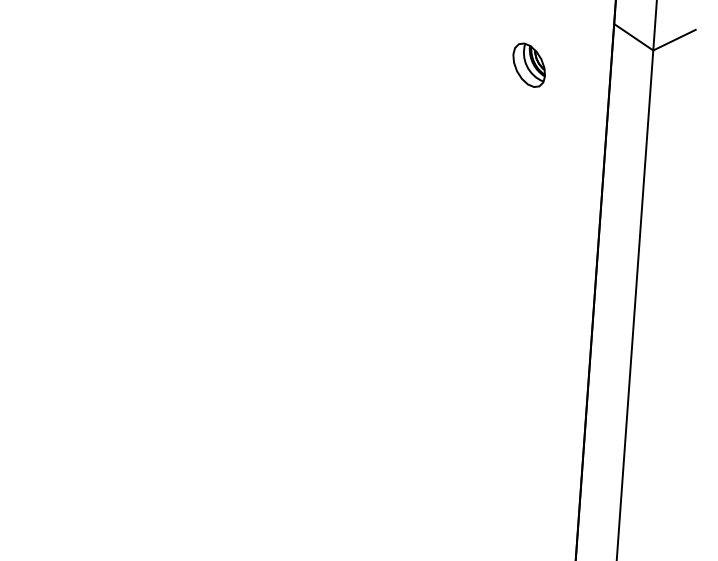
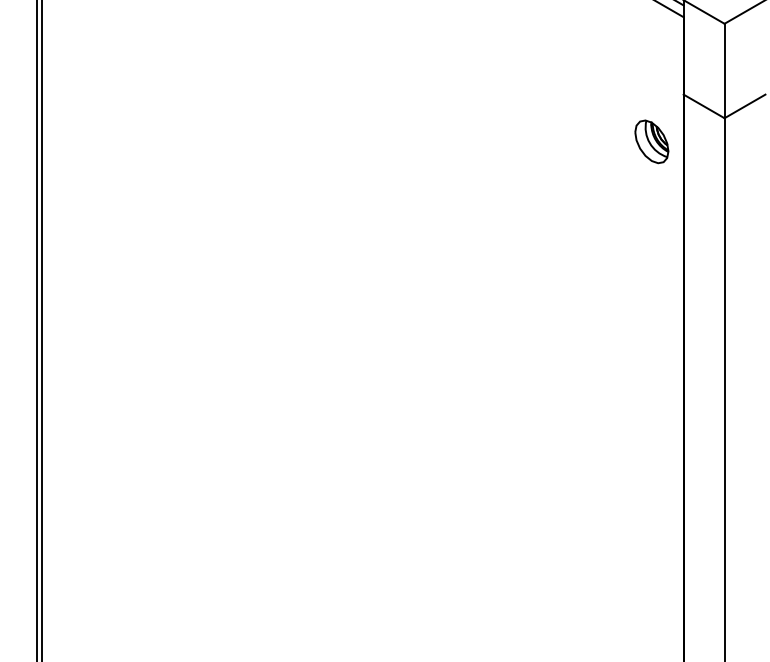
part: (528, 64) -> (651, 141), moved

